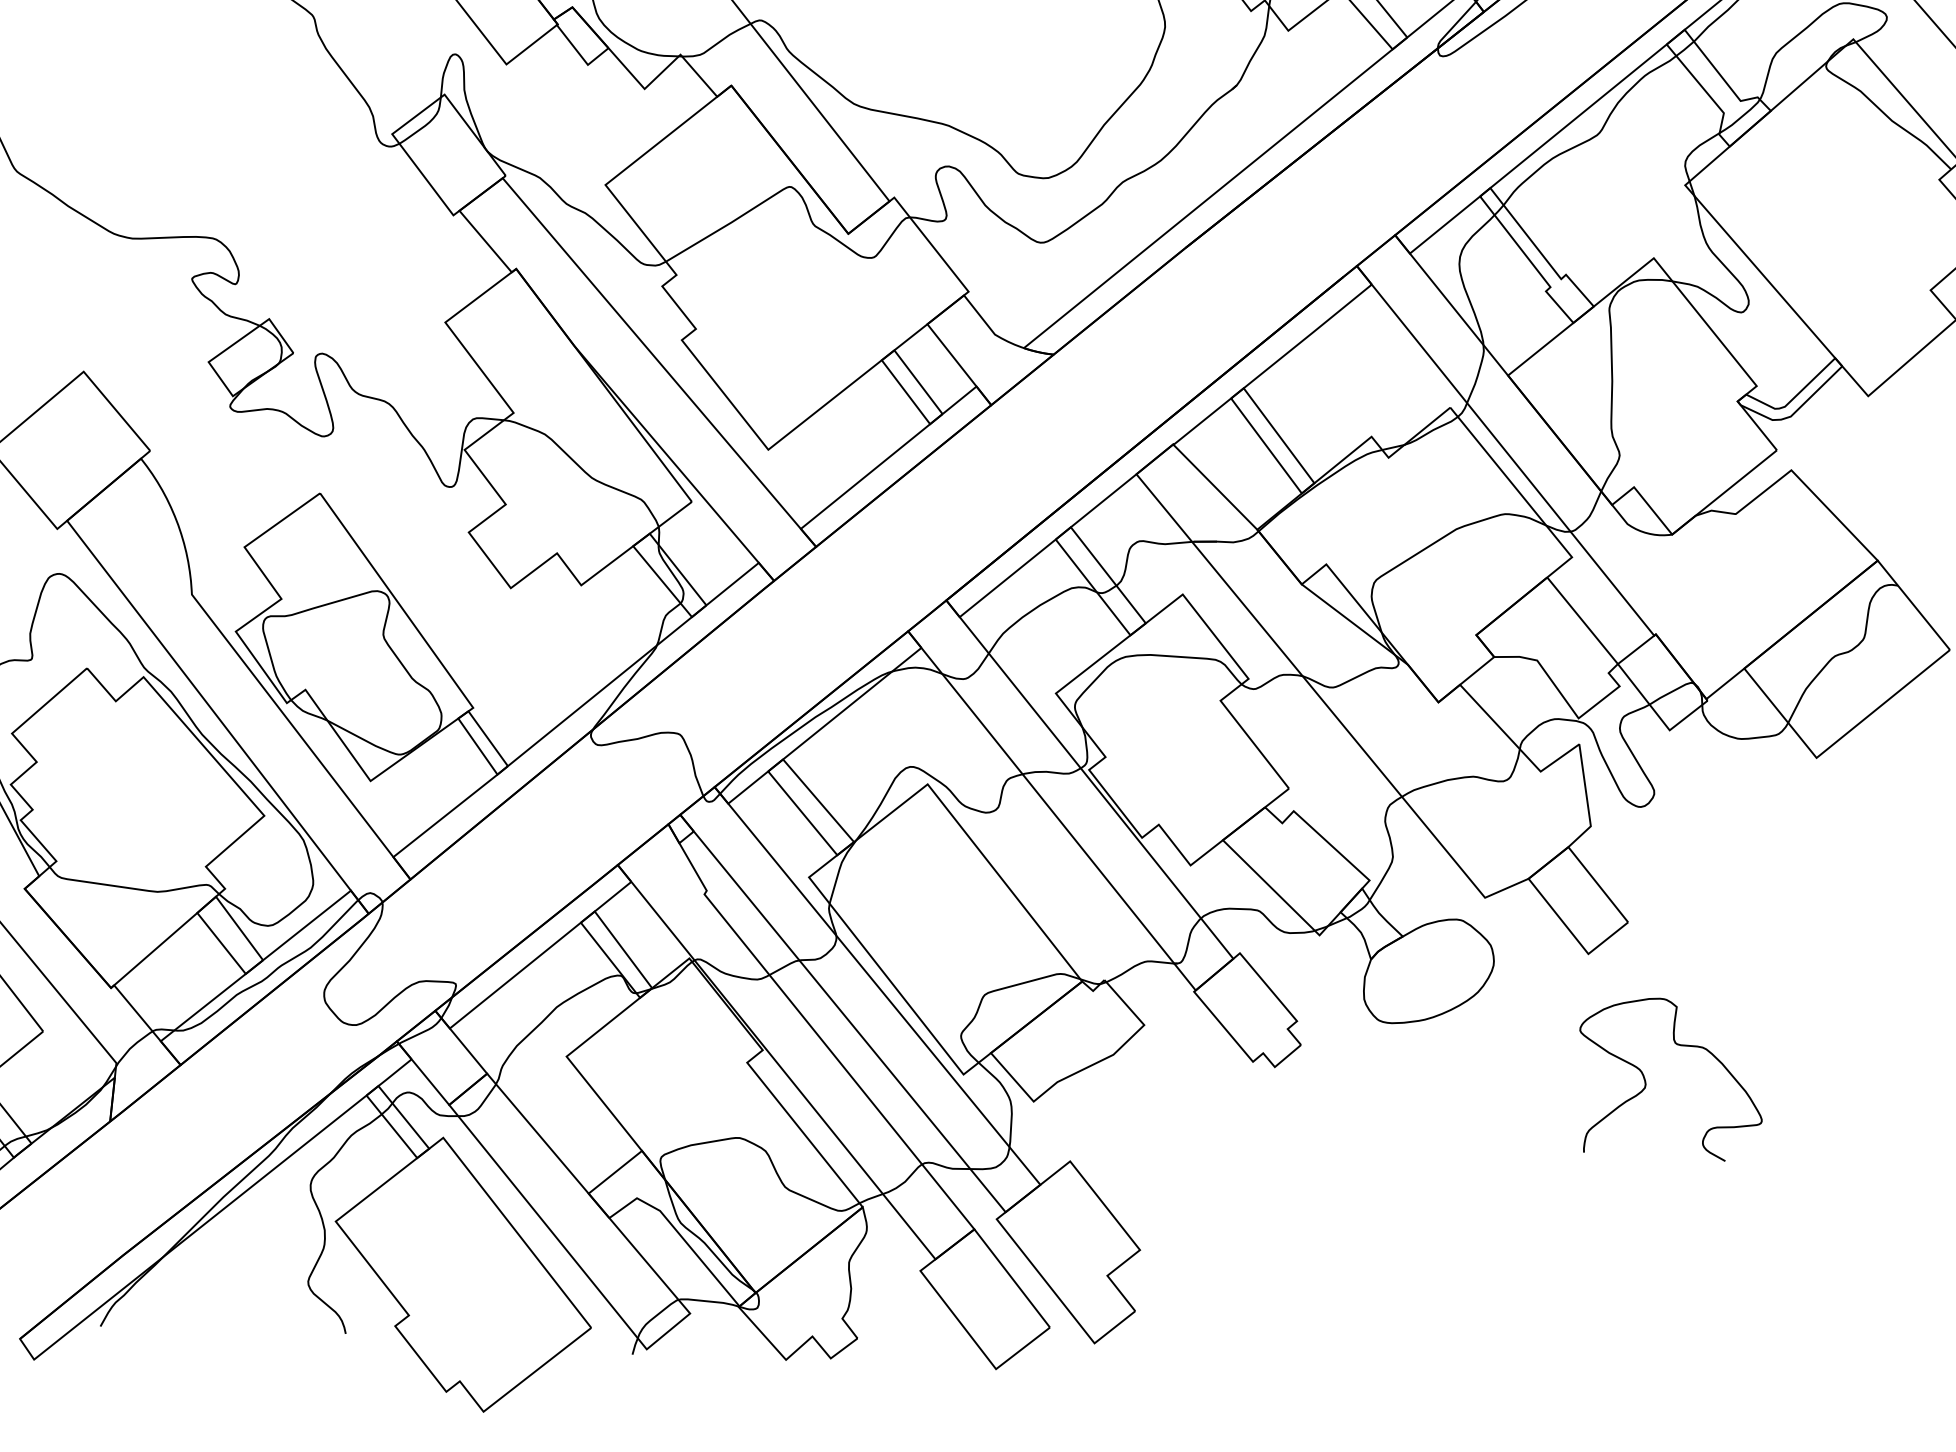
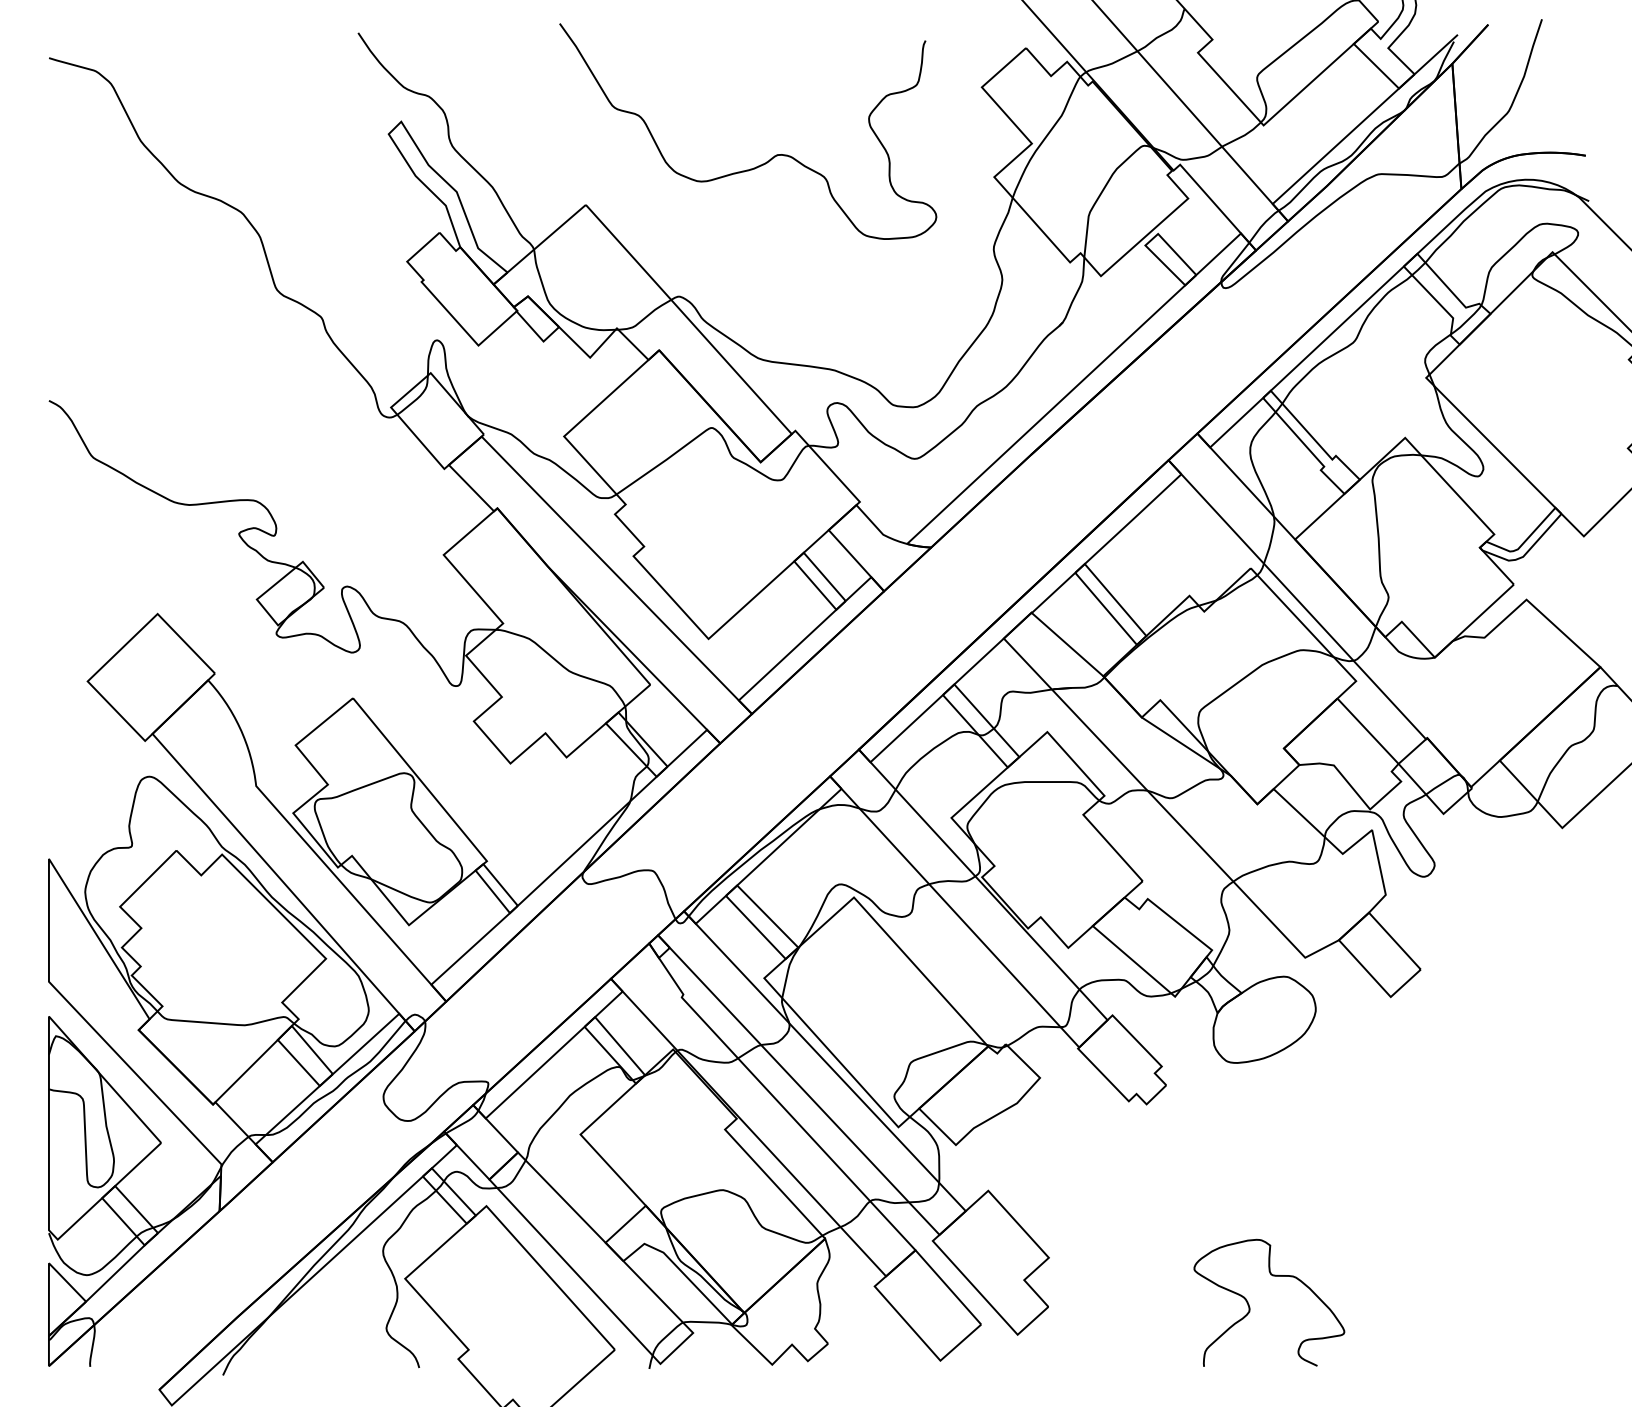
curve: (1646, 1082) -> (1250, 1307), moved

